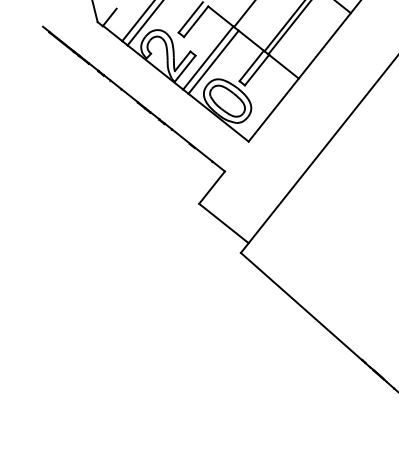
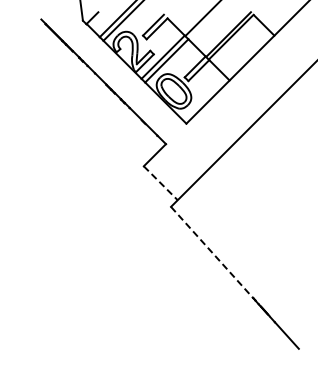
line: (223, 223) -> (160, 183), solid -> dashed
line: (302, 306) -> (212, 252), solid -> dashed

